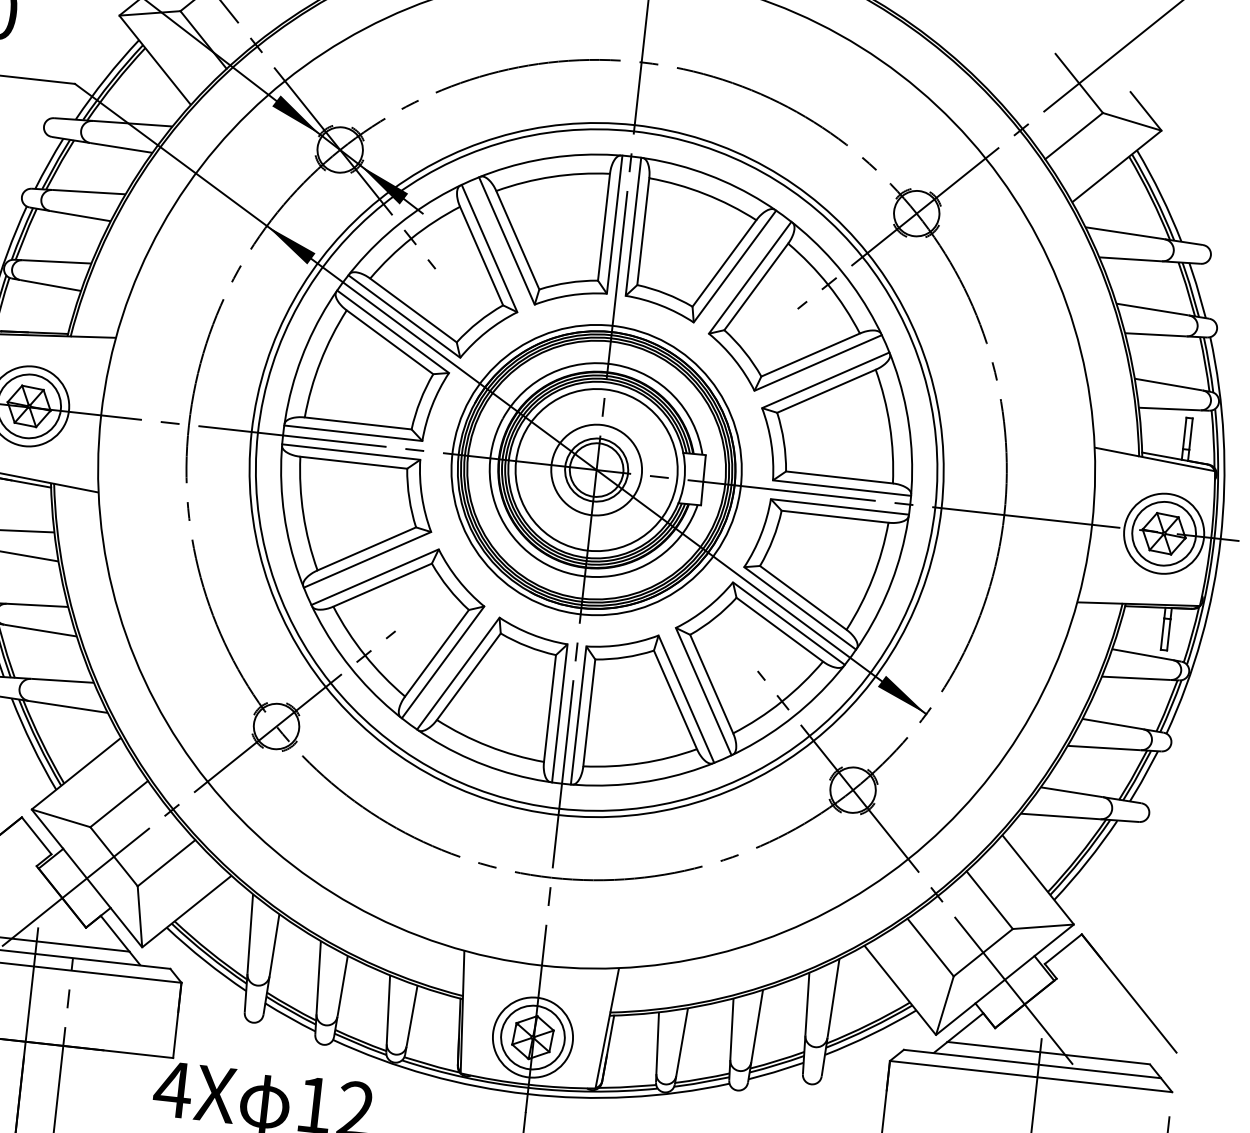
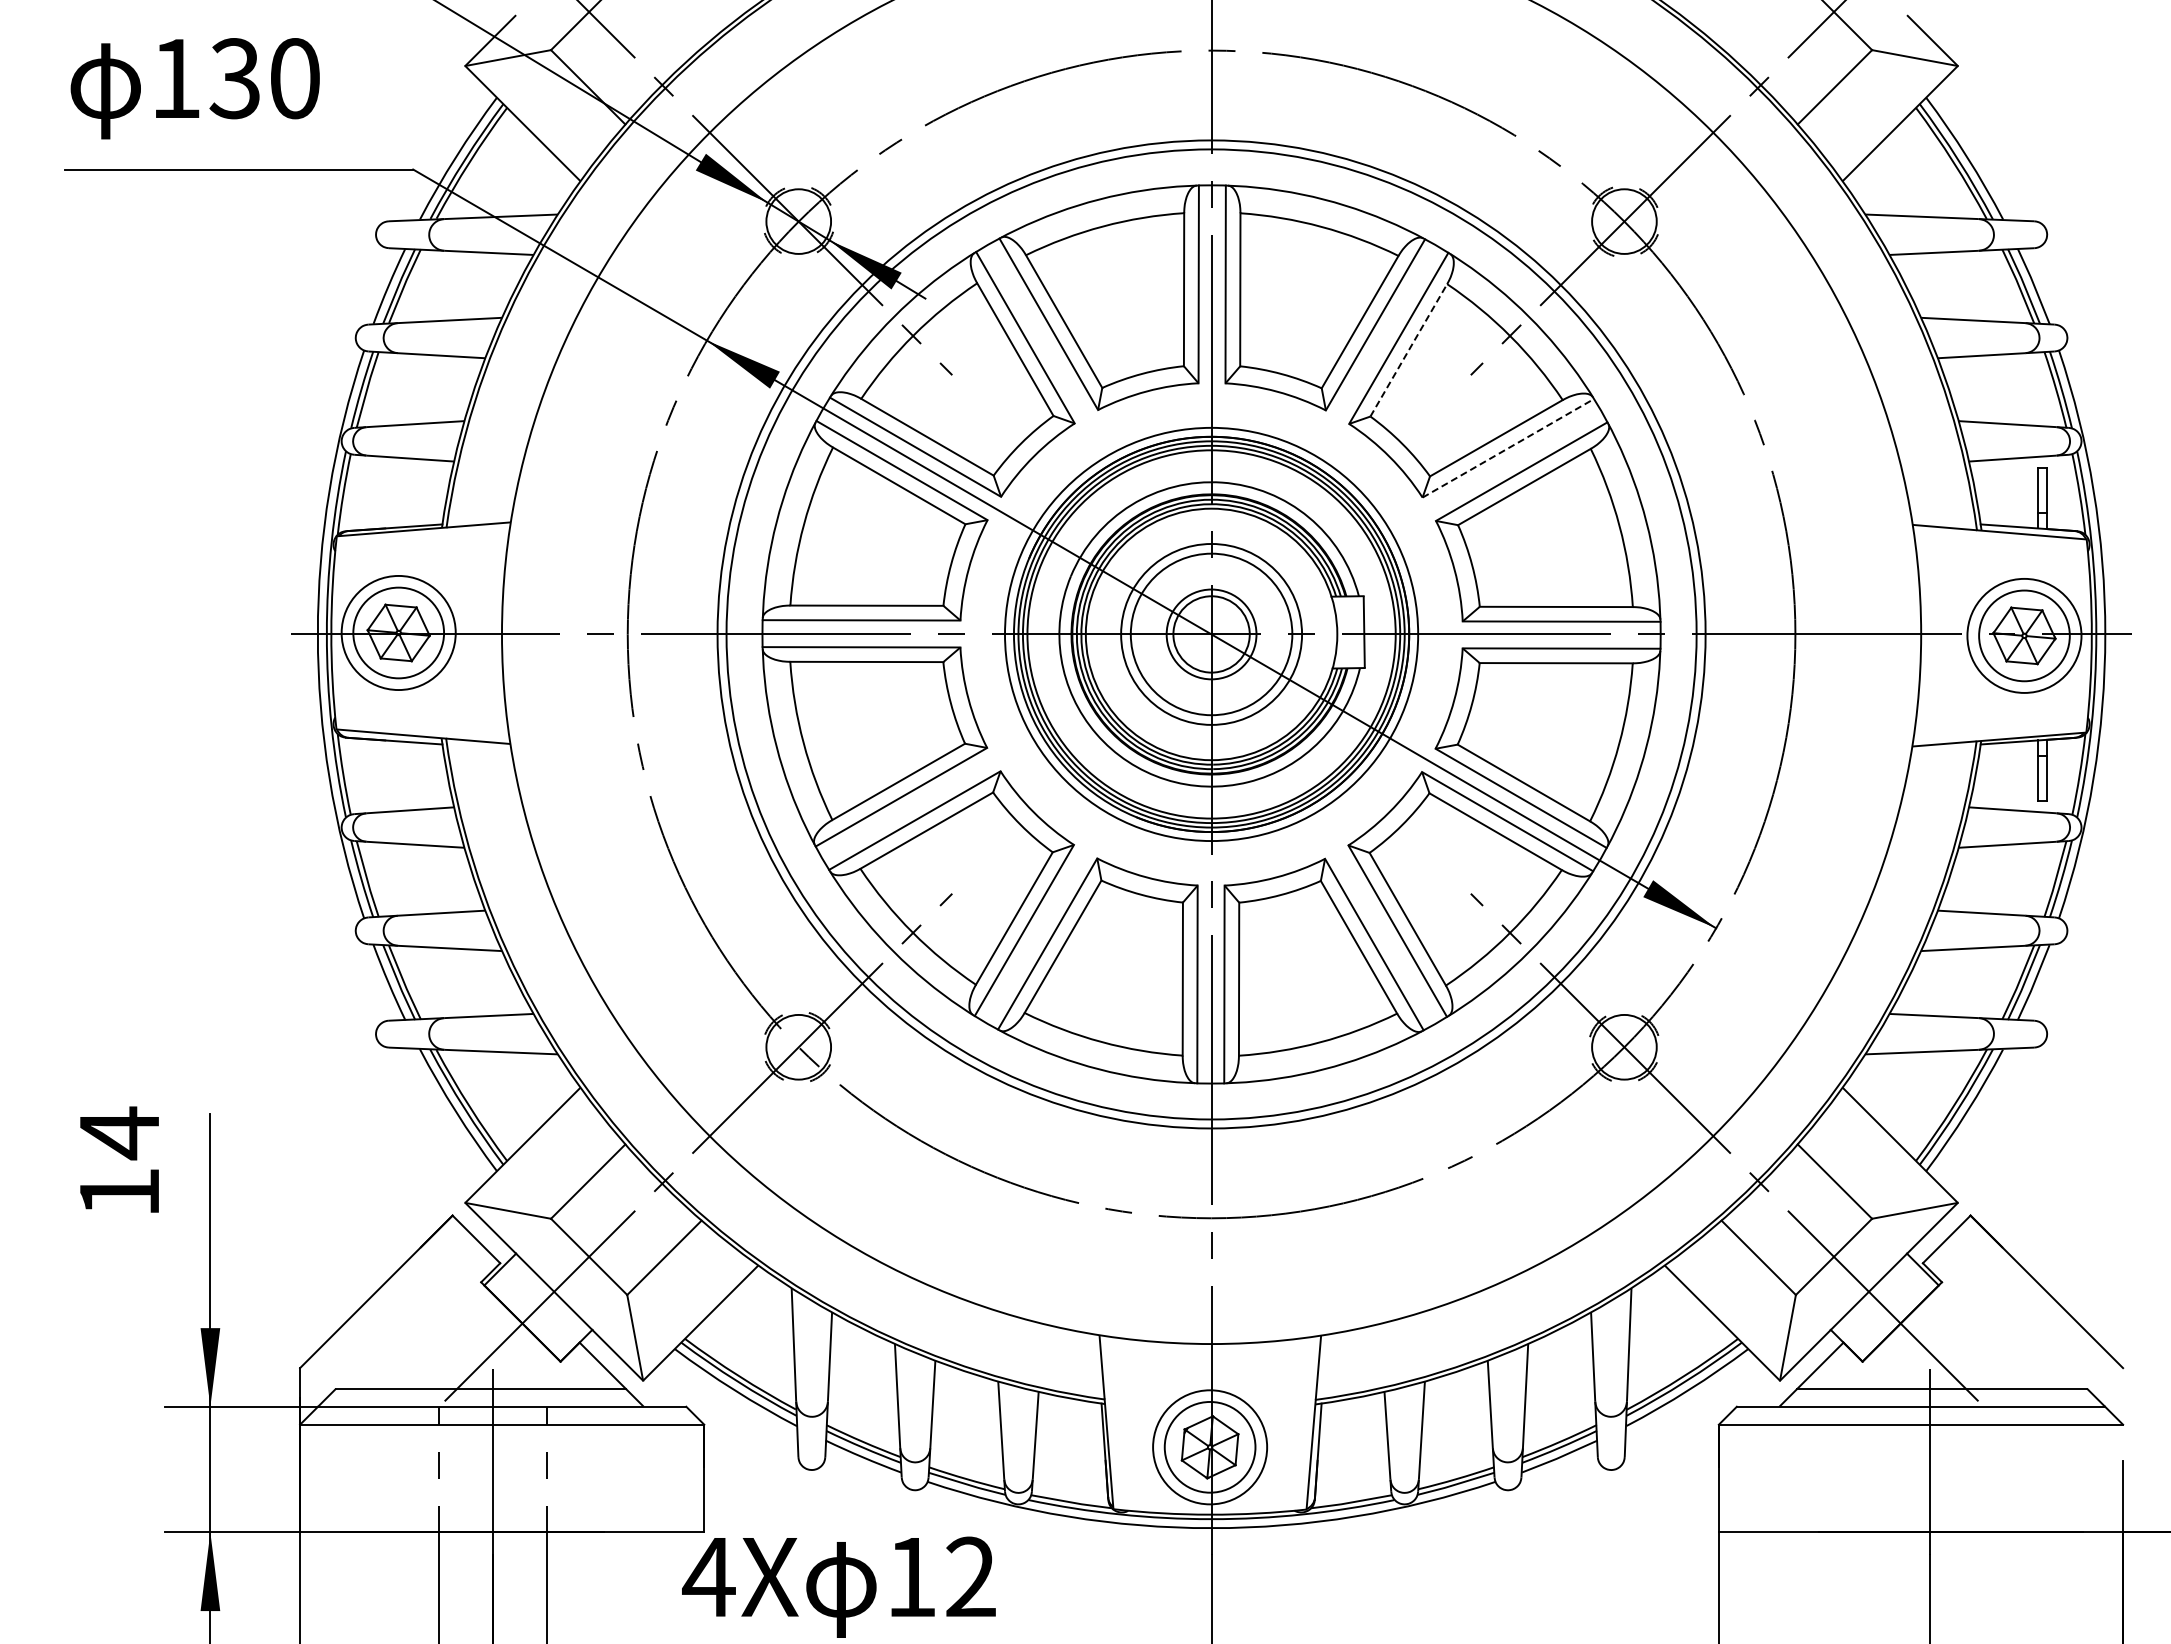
line: (756, 287) -> (1408, 350), solid -> dashed
line: (818, 363) -> (1508, 448), solid -> dashed
circle: (596, 470) -> (1211, 634), size x0.7
circle: (596, 470) -> (1211, 634), size x1.4

